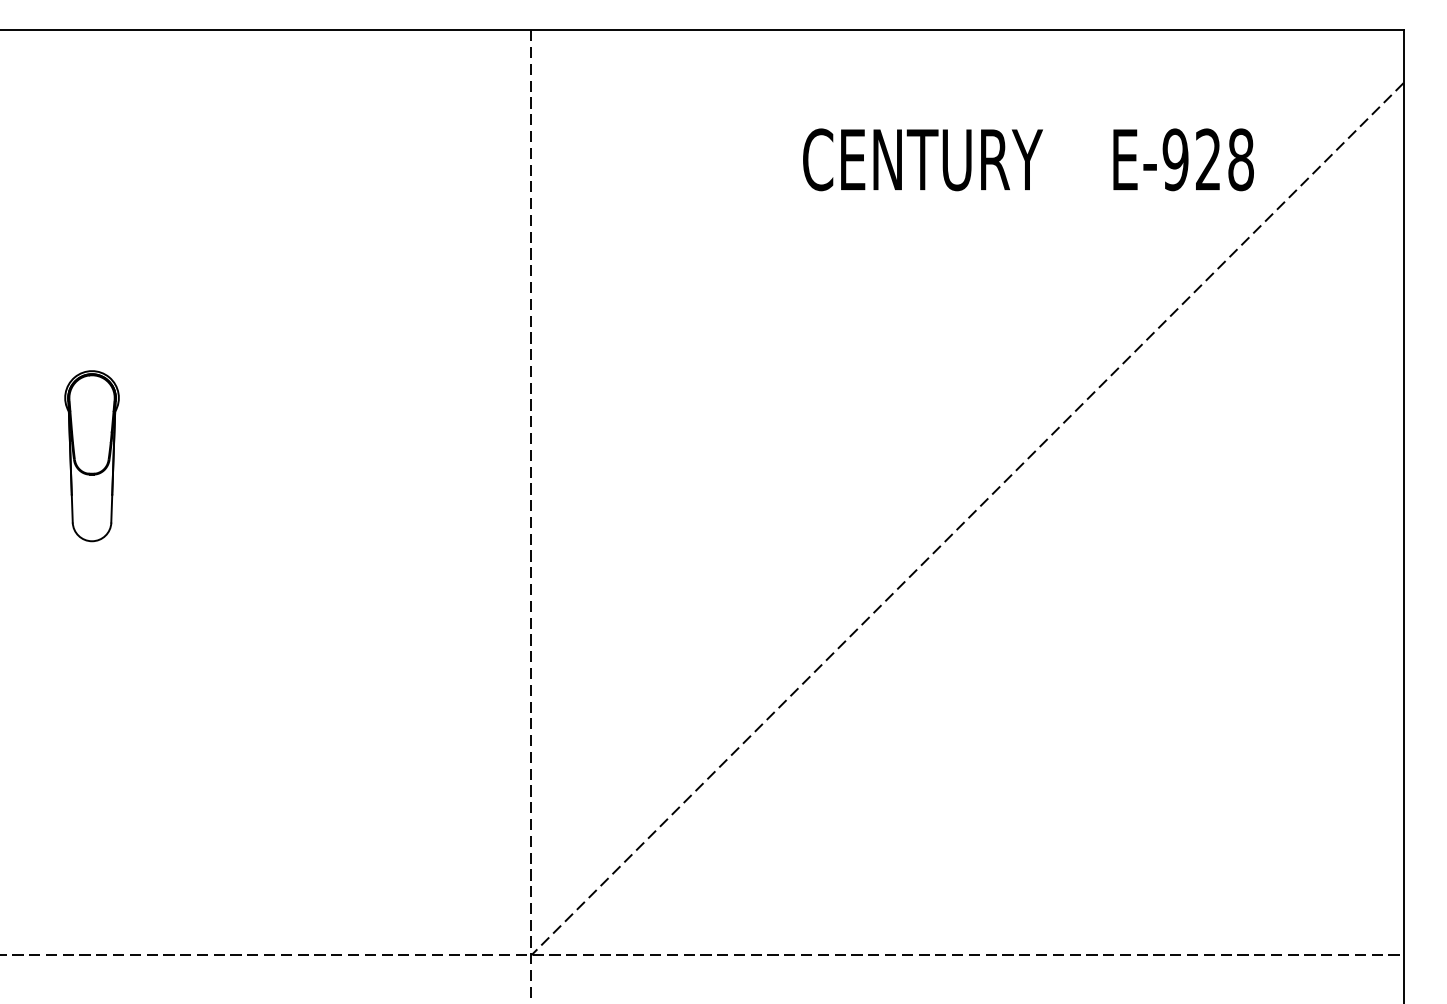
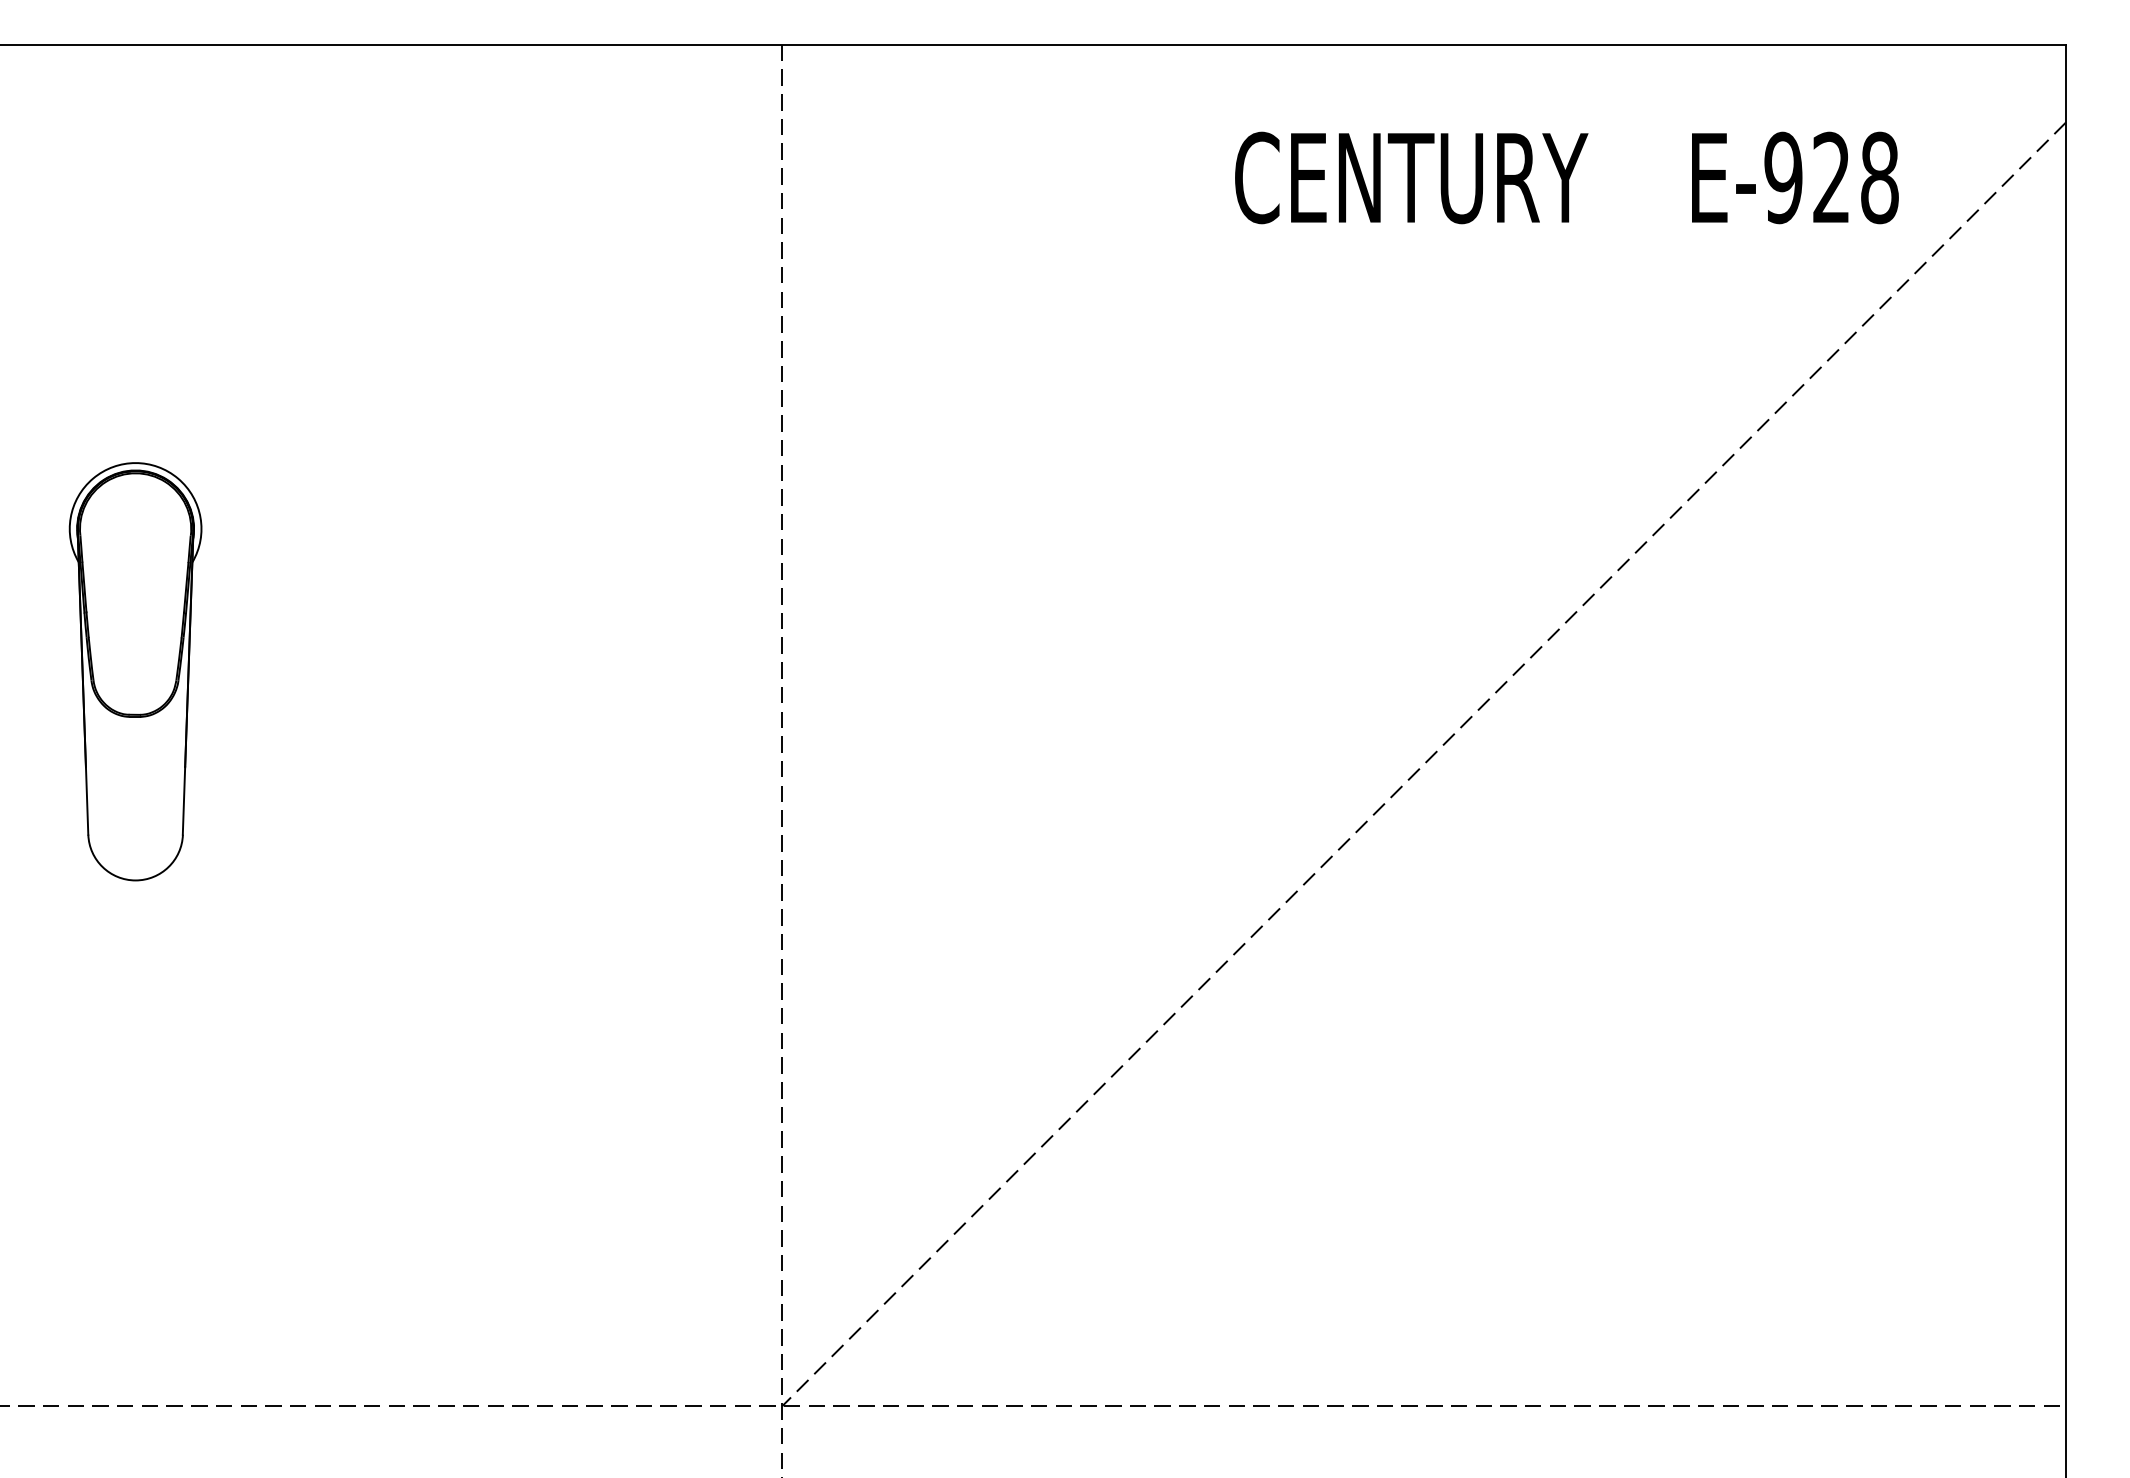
text: (1028, 159) -> (1566, 177), moved
part: (91, 455) -> (134, 670), size x1.67

